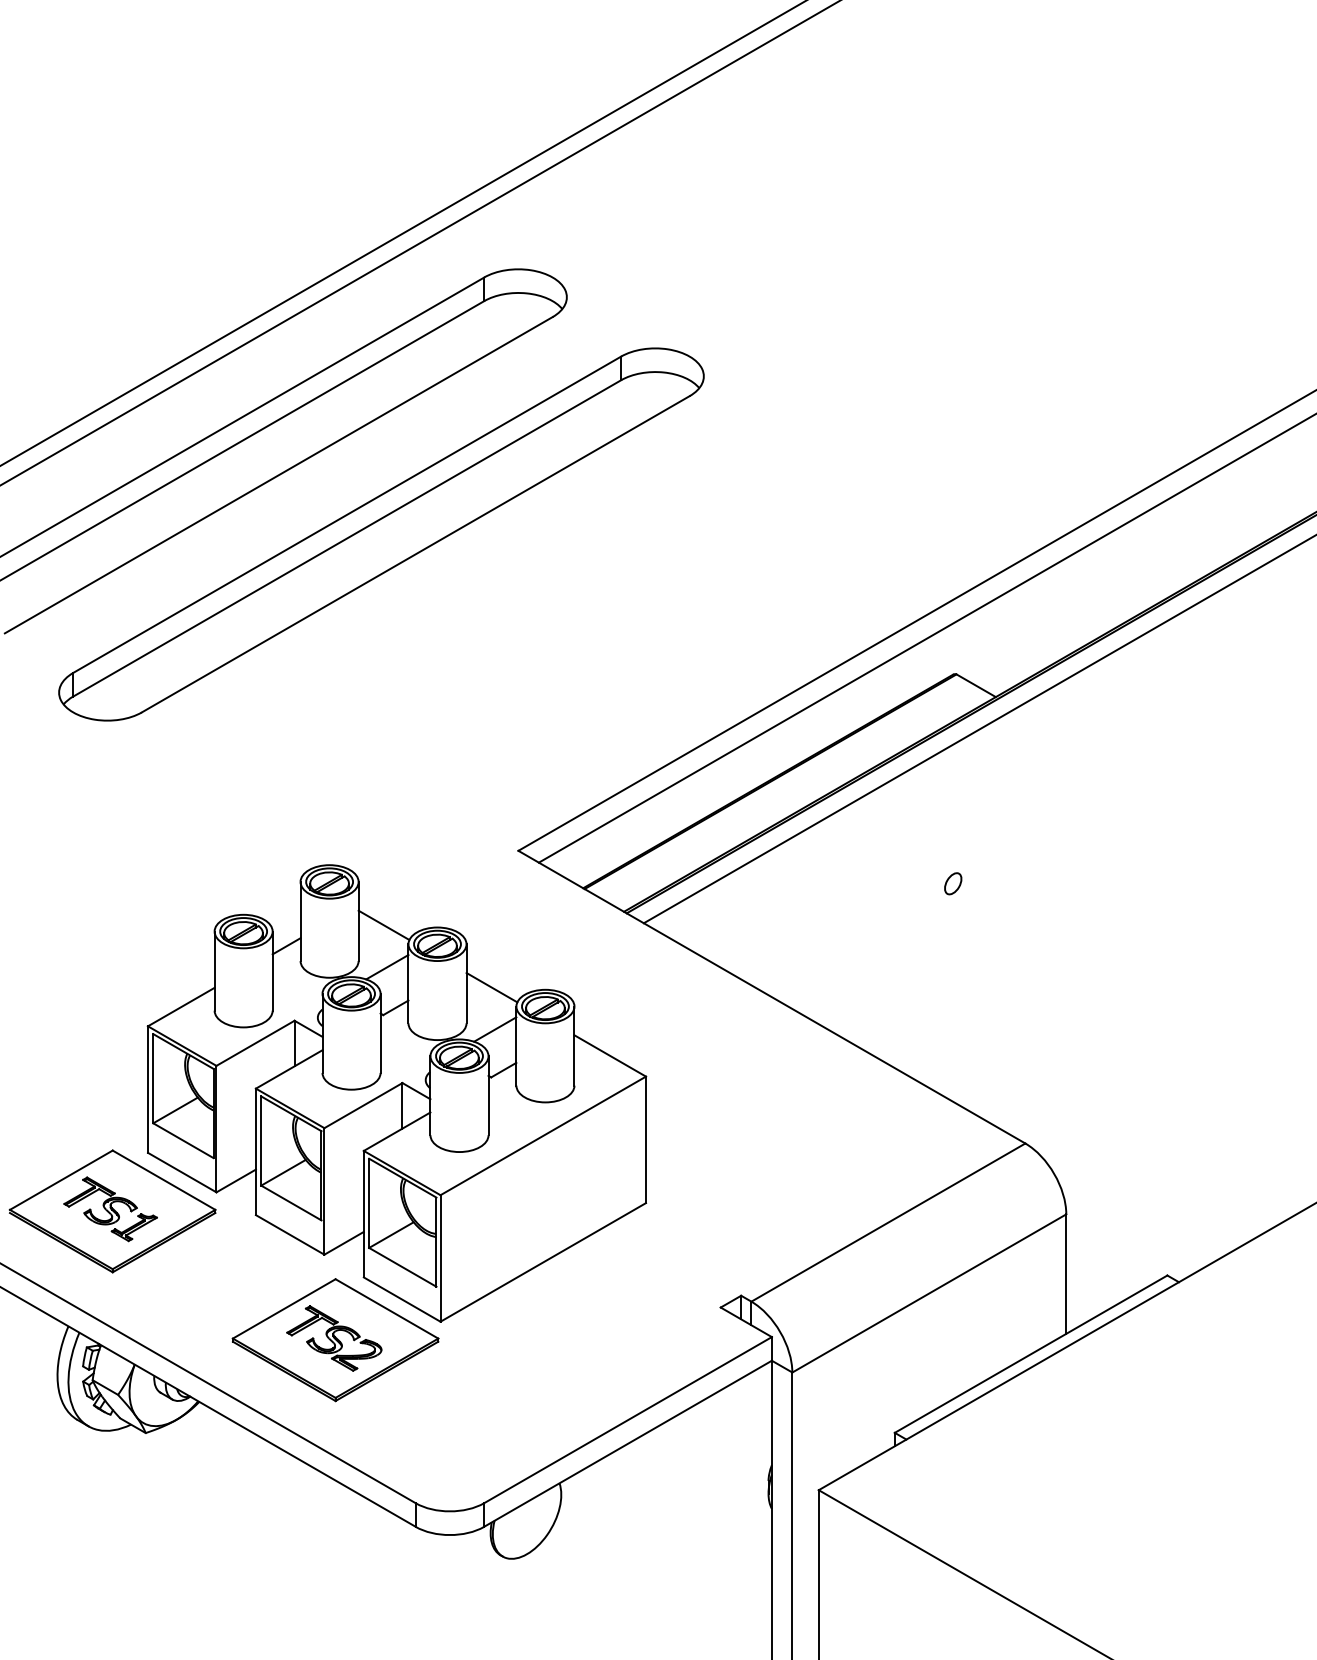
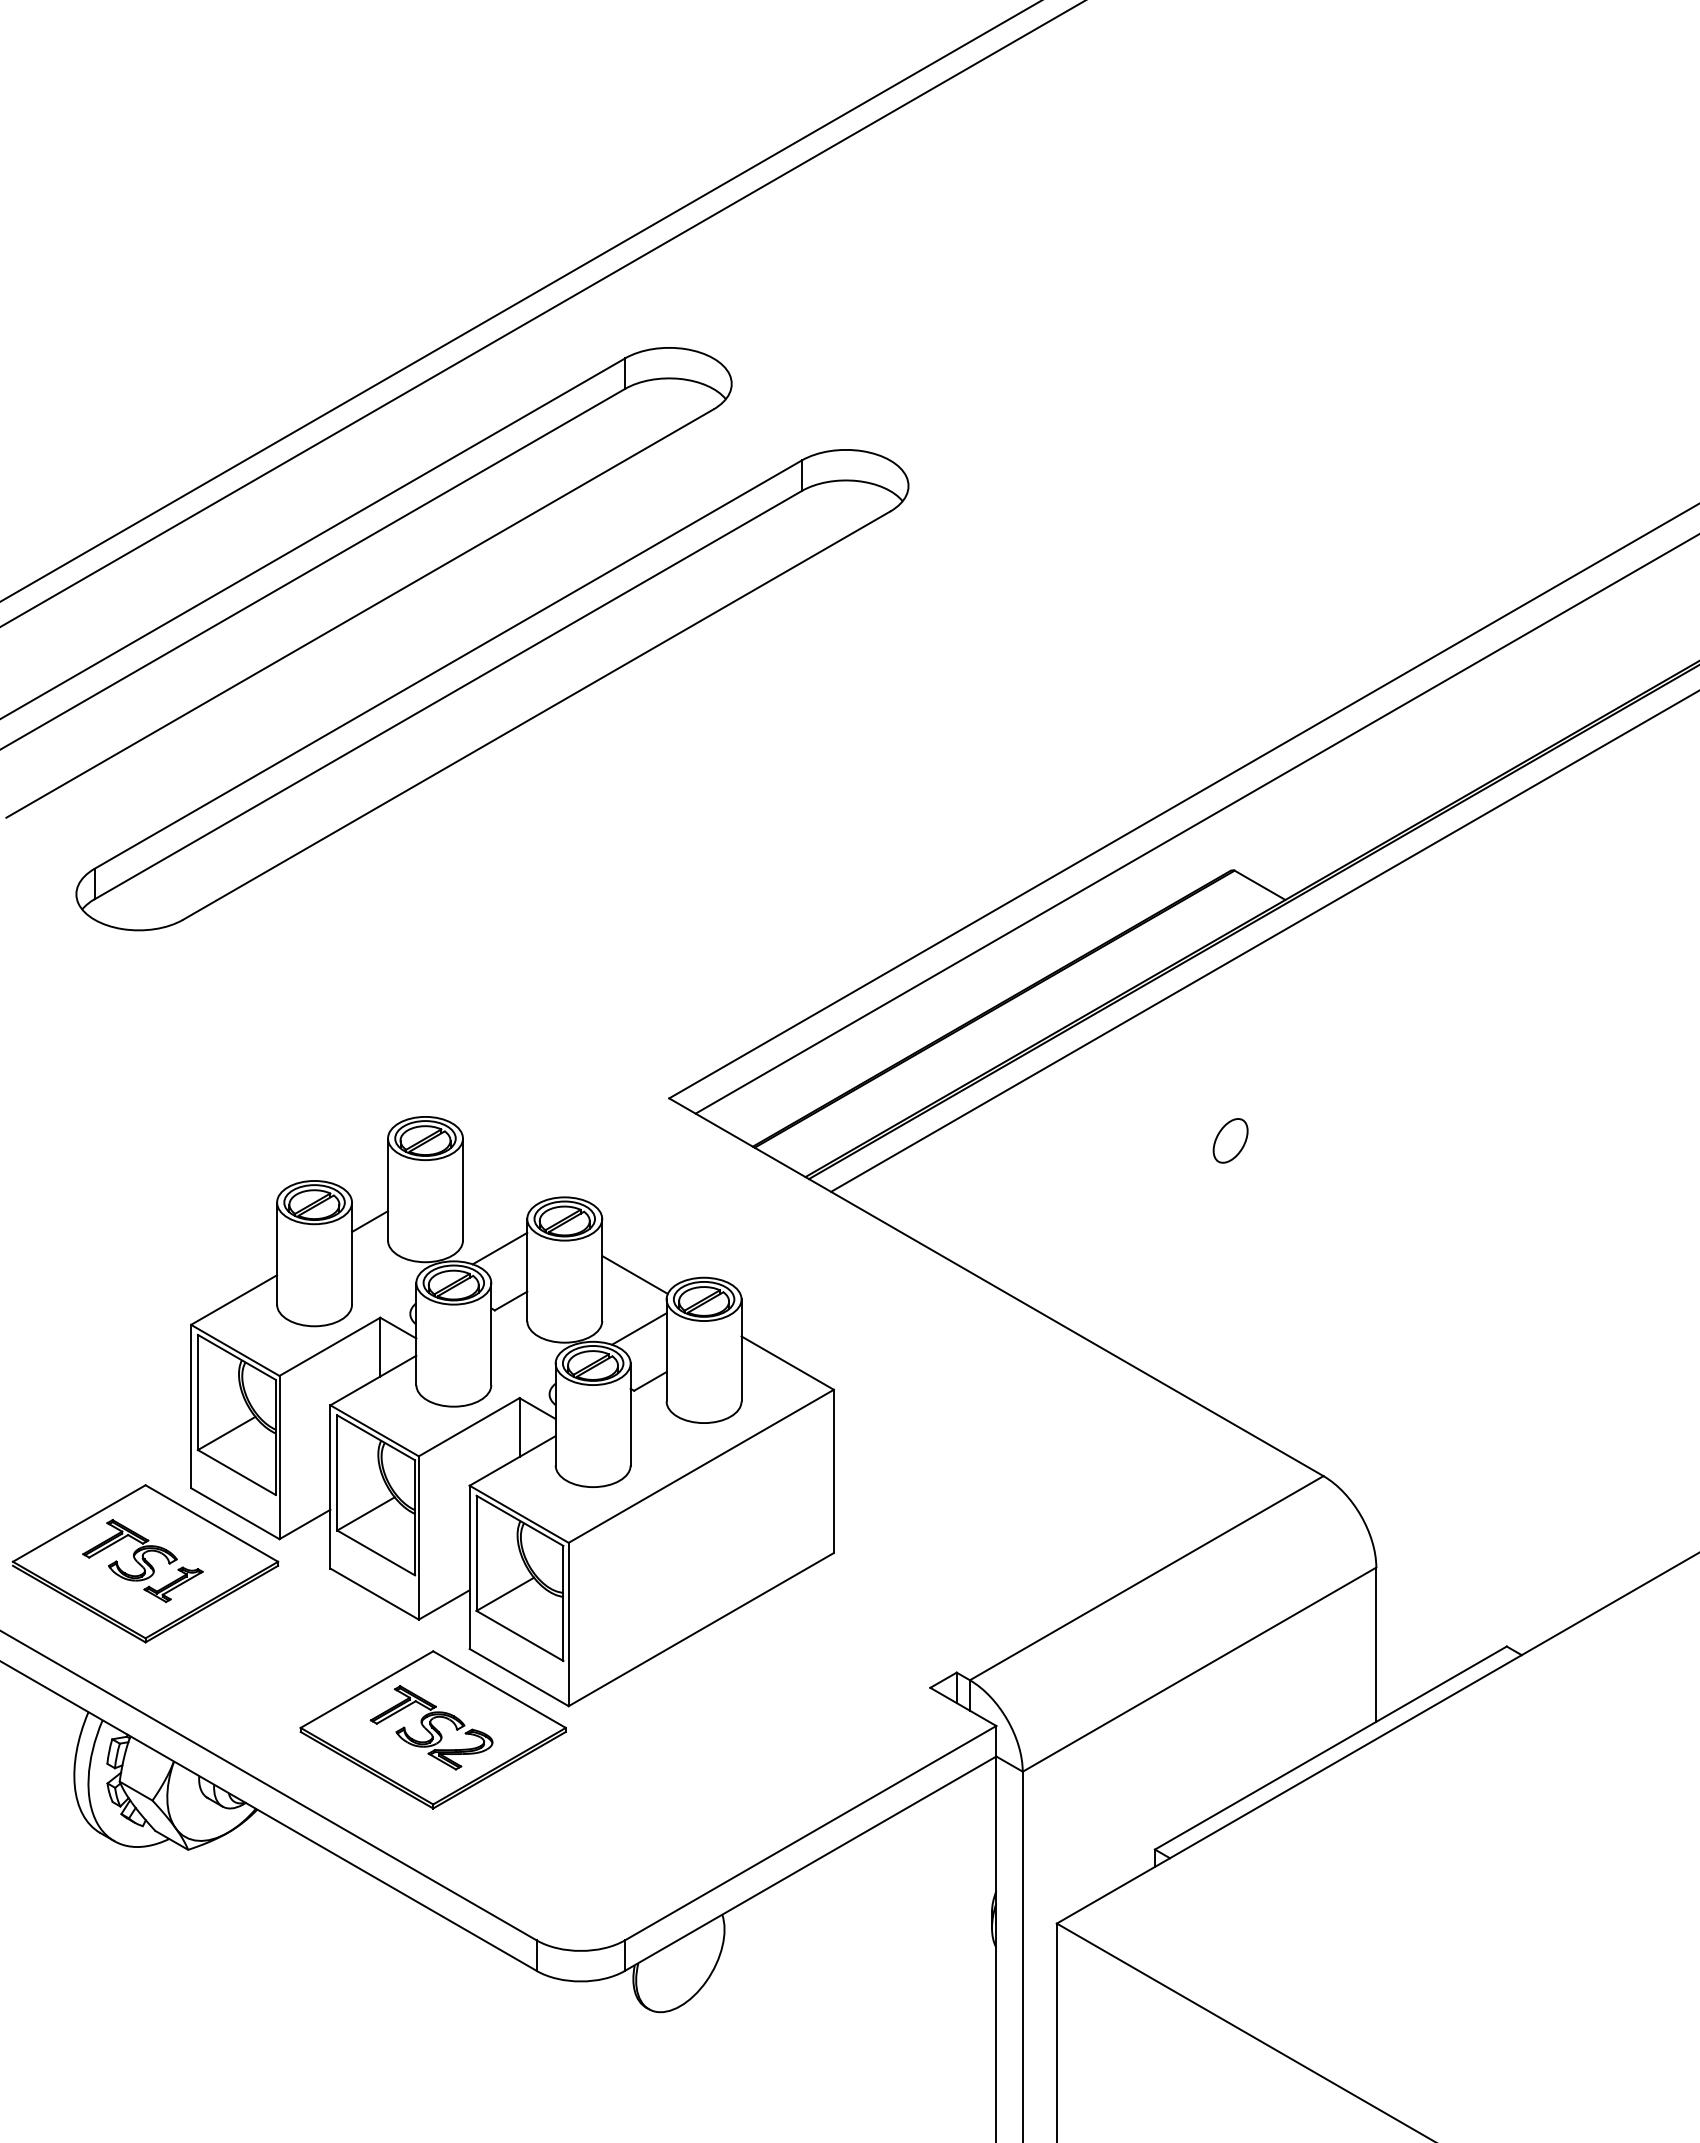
part: (952, 883) -> (1229, 1140), size x1.6
line: (383, 925) -> (495, 1194), removed

